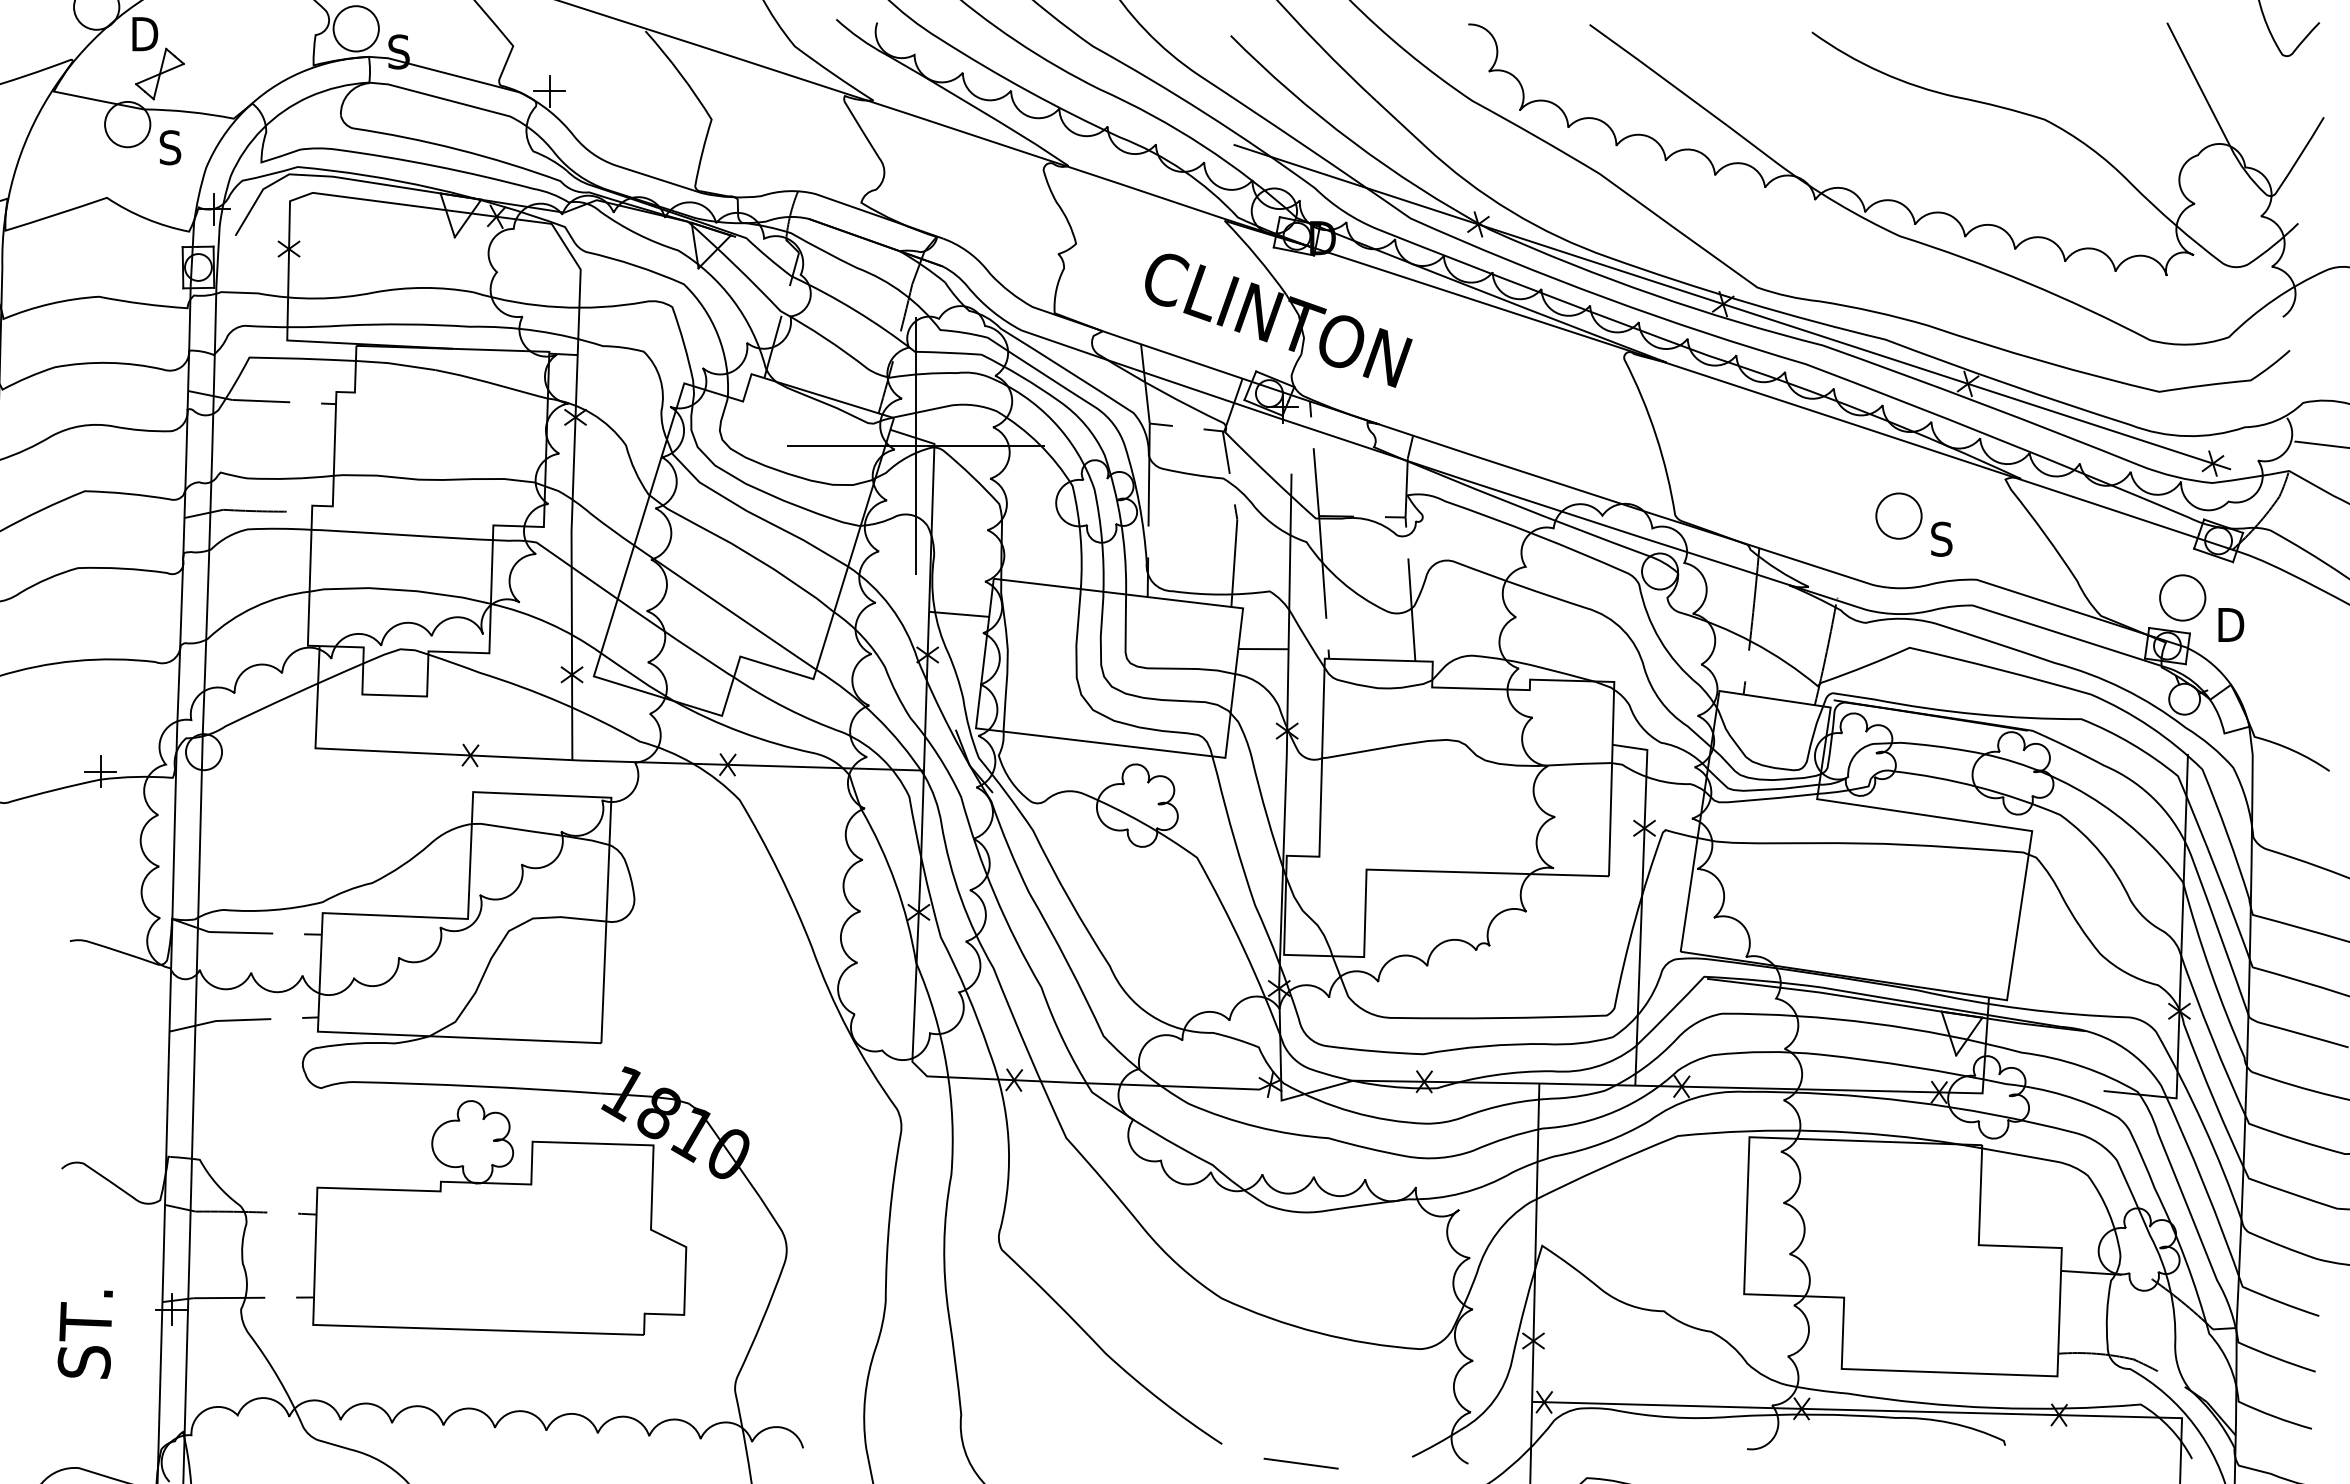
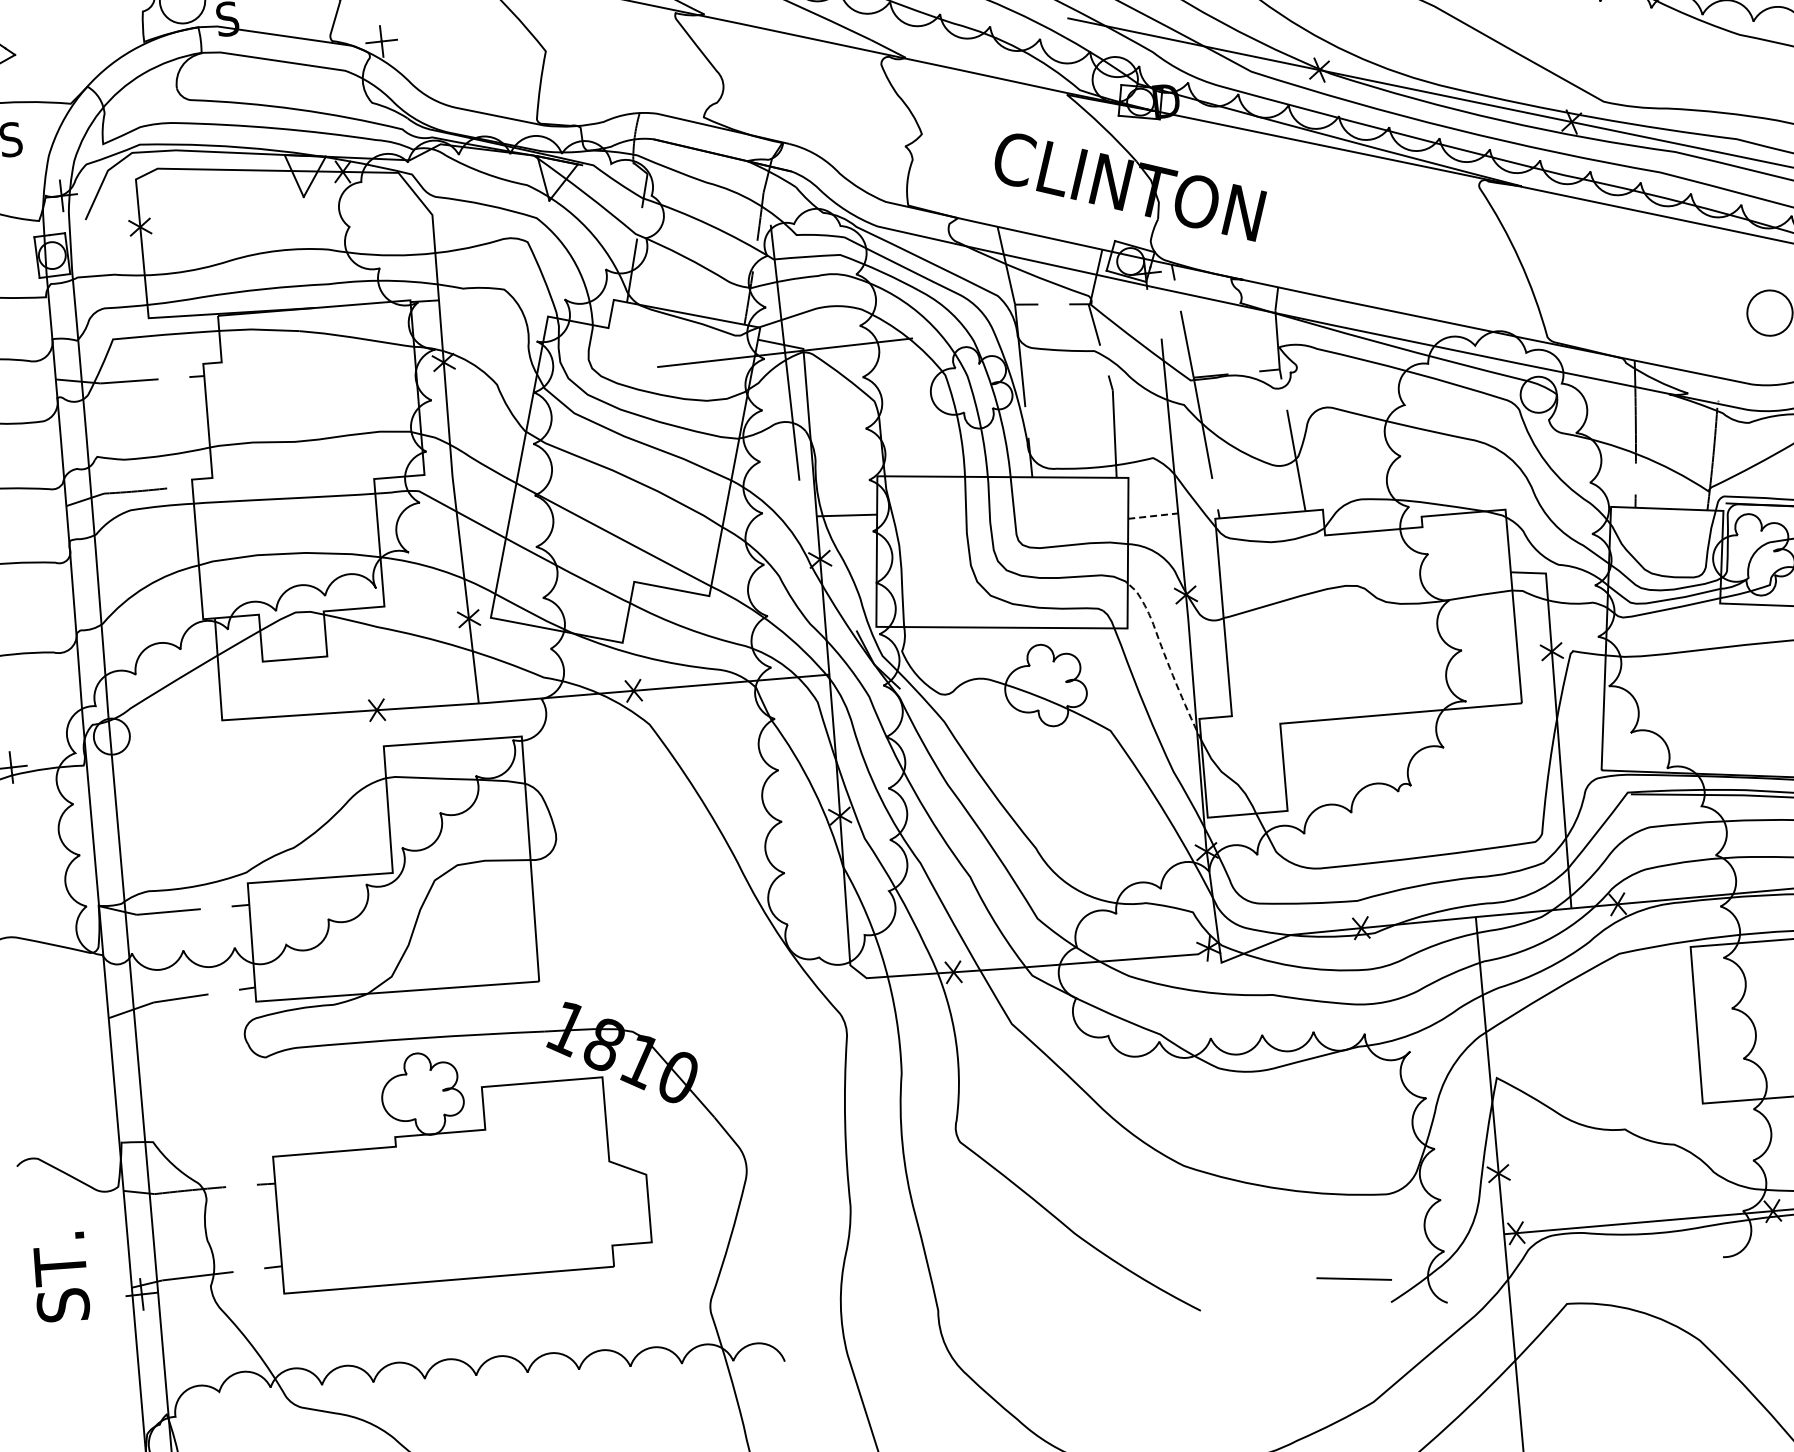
line: (1263, 649) -> (1153, 516), solid -> dashed
line: (1260, 790) -> (1166, 656), solid -> dashed
text: (84, 1334) -> (60, 1278), moved
line: (1300, 1463) -> (1353, 1278), moved

